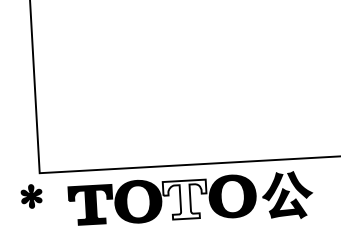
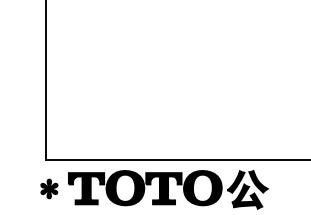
part: (31, 195) -> (49, 188), moved
fill: (184, 199) -> (163, 188), added

